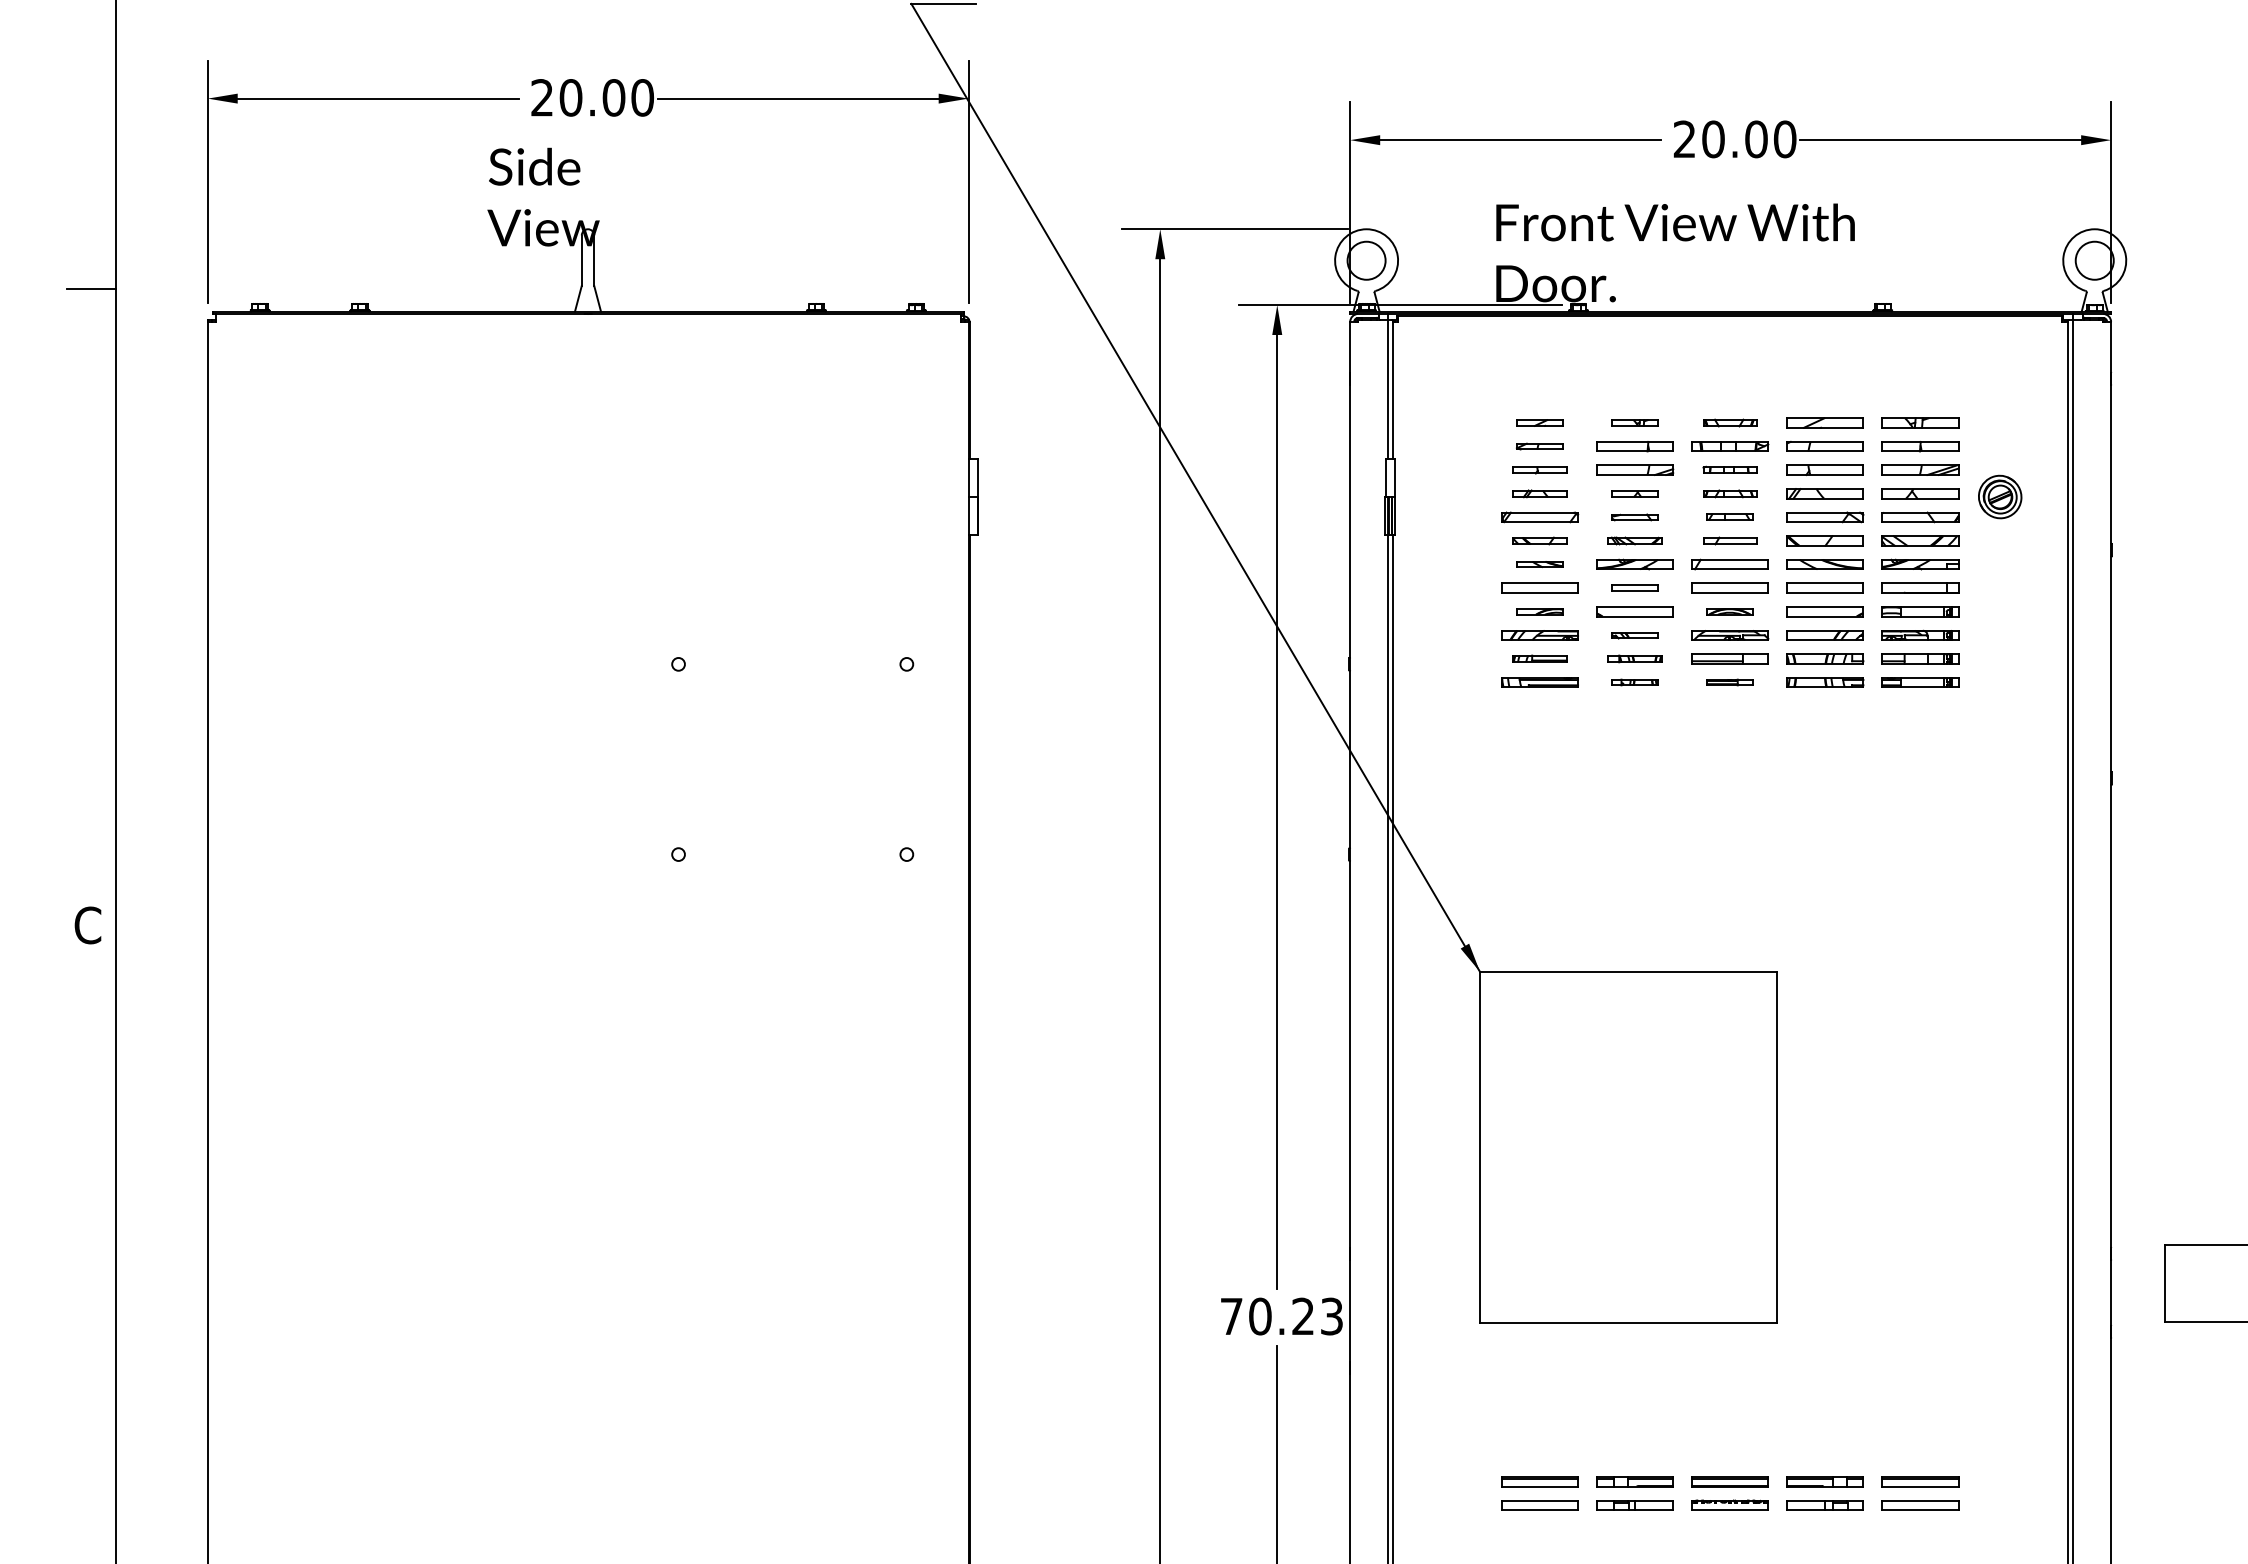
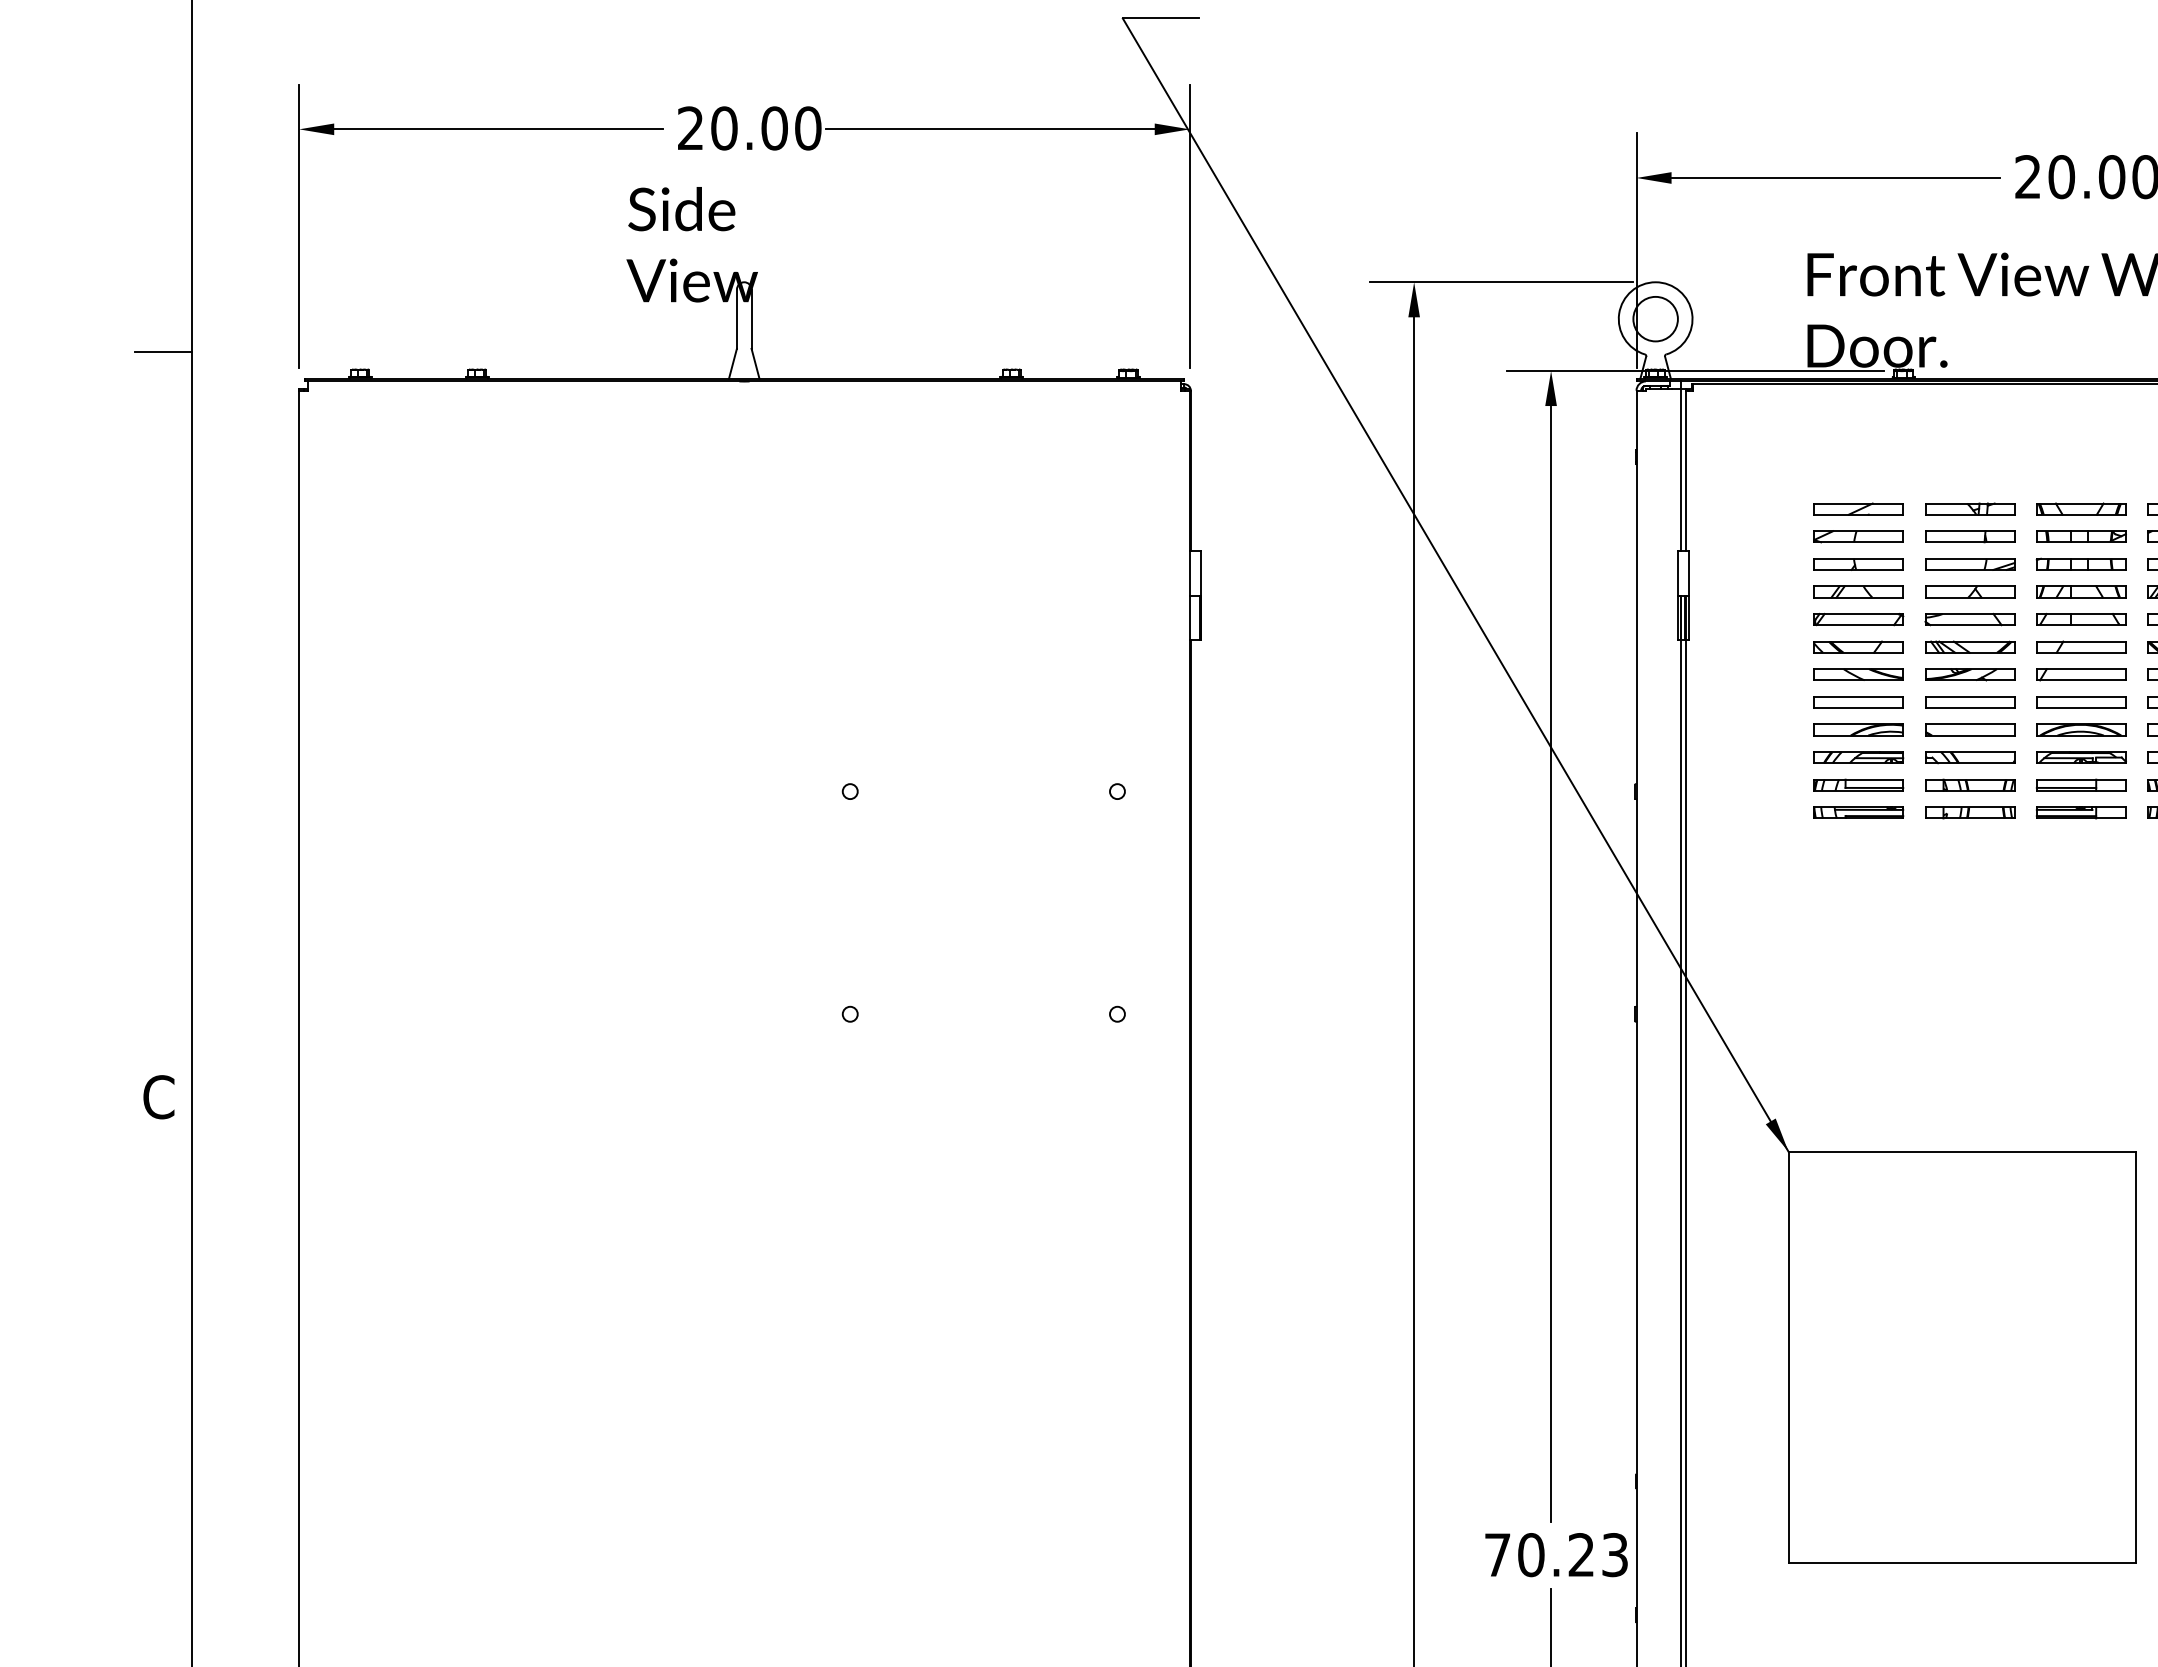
part: (1539, 422) -> (1858, 508), size x1.67
part: (1634, 422) -> (1969, 508), size x1.67
part: (1729, 422) -> (2080, 508), size x1.43
part: (1539, 446) -> (1858, 536), size x1.67
part: (1539, 469) -> (1858, 563), size x1.43
part: (1729, 469) -> (2080, 563), size x1.43
part: (1539, 493) -> (1858, 591), size x1.43
part: (1634, 493) -> (1969, 591), size x1.67
part: (1729, 493) -> (2080, 591), size x1.43
part: (1729, 516) -> (2080, 618), size x1.67
part: (1634, 517) -> (1969, 619), size x1.67
part: (1539, 540) -> (1858, 646), size x1.43
part: (1634, 540) -> (1969, 646), size x1.43
part: (1729, 540) -> (2080, 646), size x1.43
part: (1539, 564) -> (1858, 674), size x1.67
part: (1634, 587) -> (1969, 701), size x1.67
part: (1539, 611) -> (1858, 729), size x1.67
part: (1729, 611) -> (2080, 729), size x1.67
part: (1634, 635) -> (1969, 757), size x1.67
part: (1539, 658) -> (1858, 784), size x1.43
part: (1634, 658) -> (1969, 784), size x1.43
part: (1634, 682) -> (1969, 812), size x1.67
part: (1729, 682) -> (2080, 812), size x1.67

